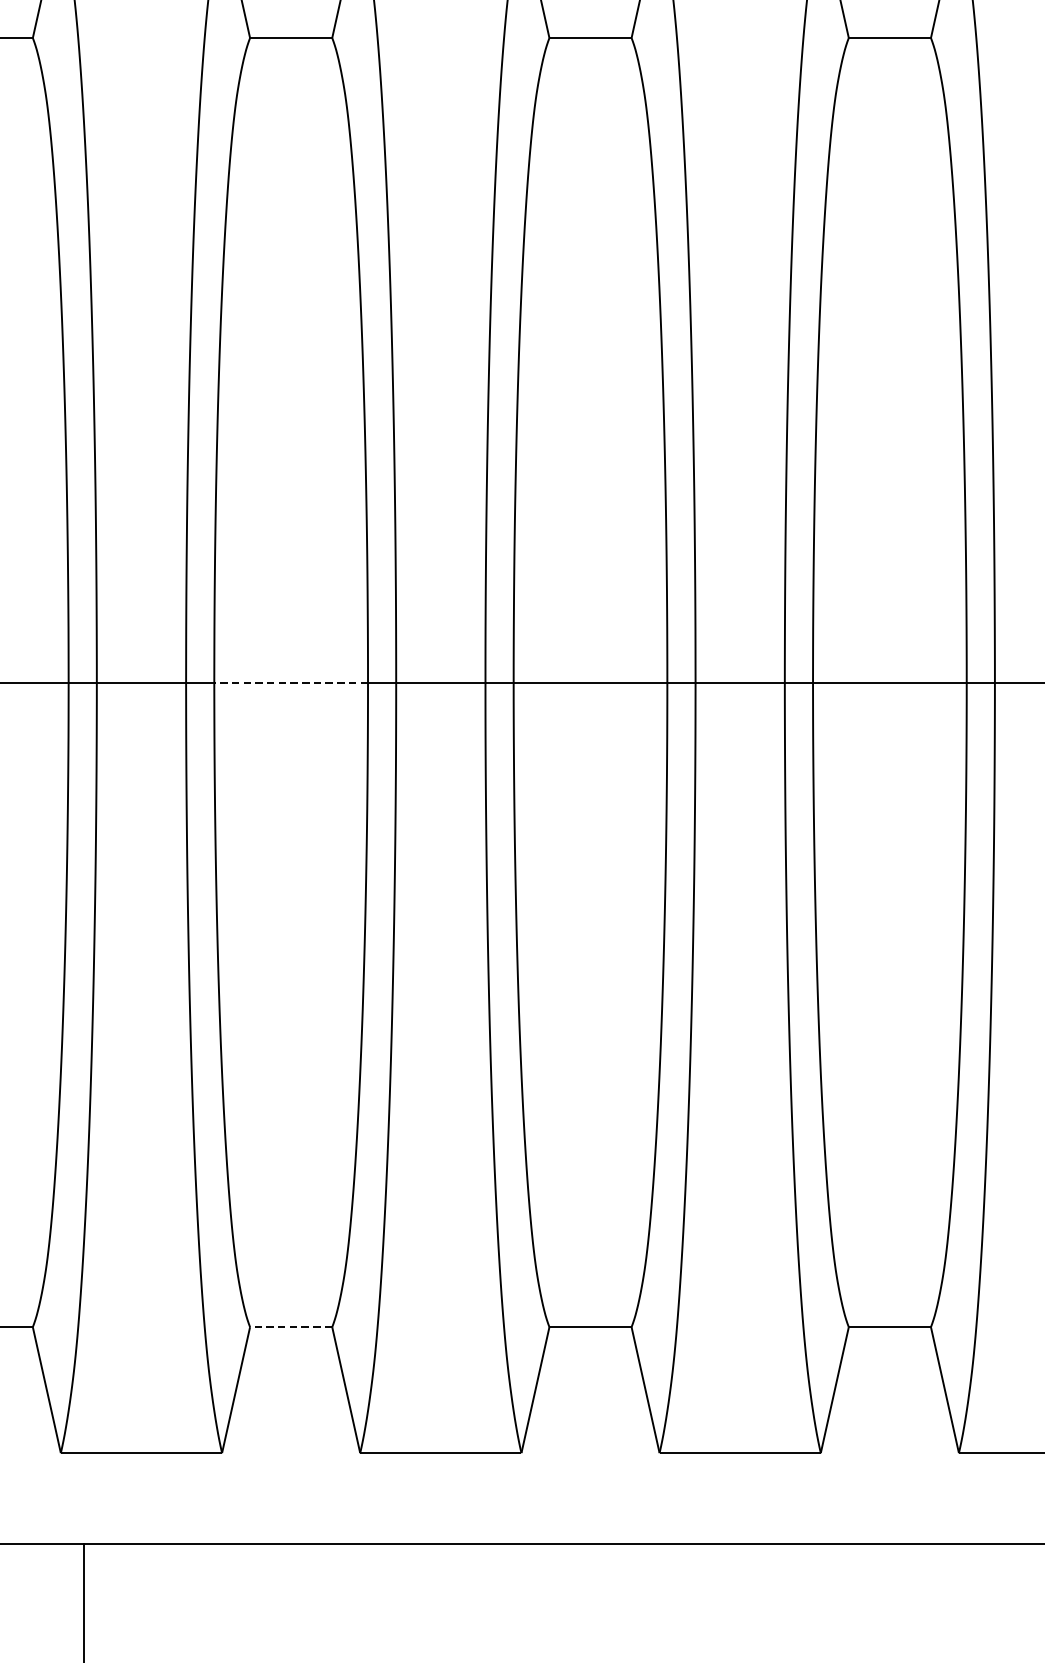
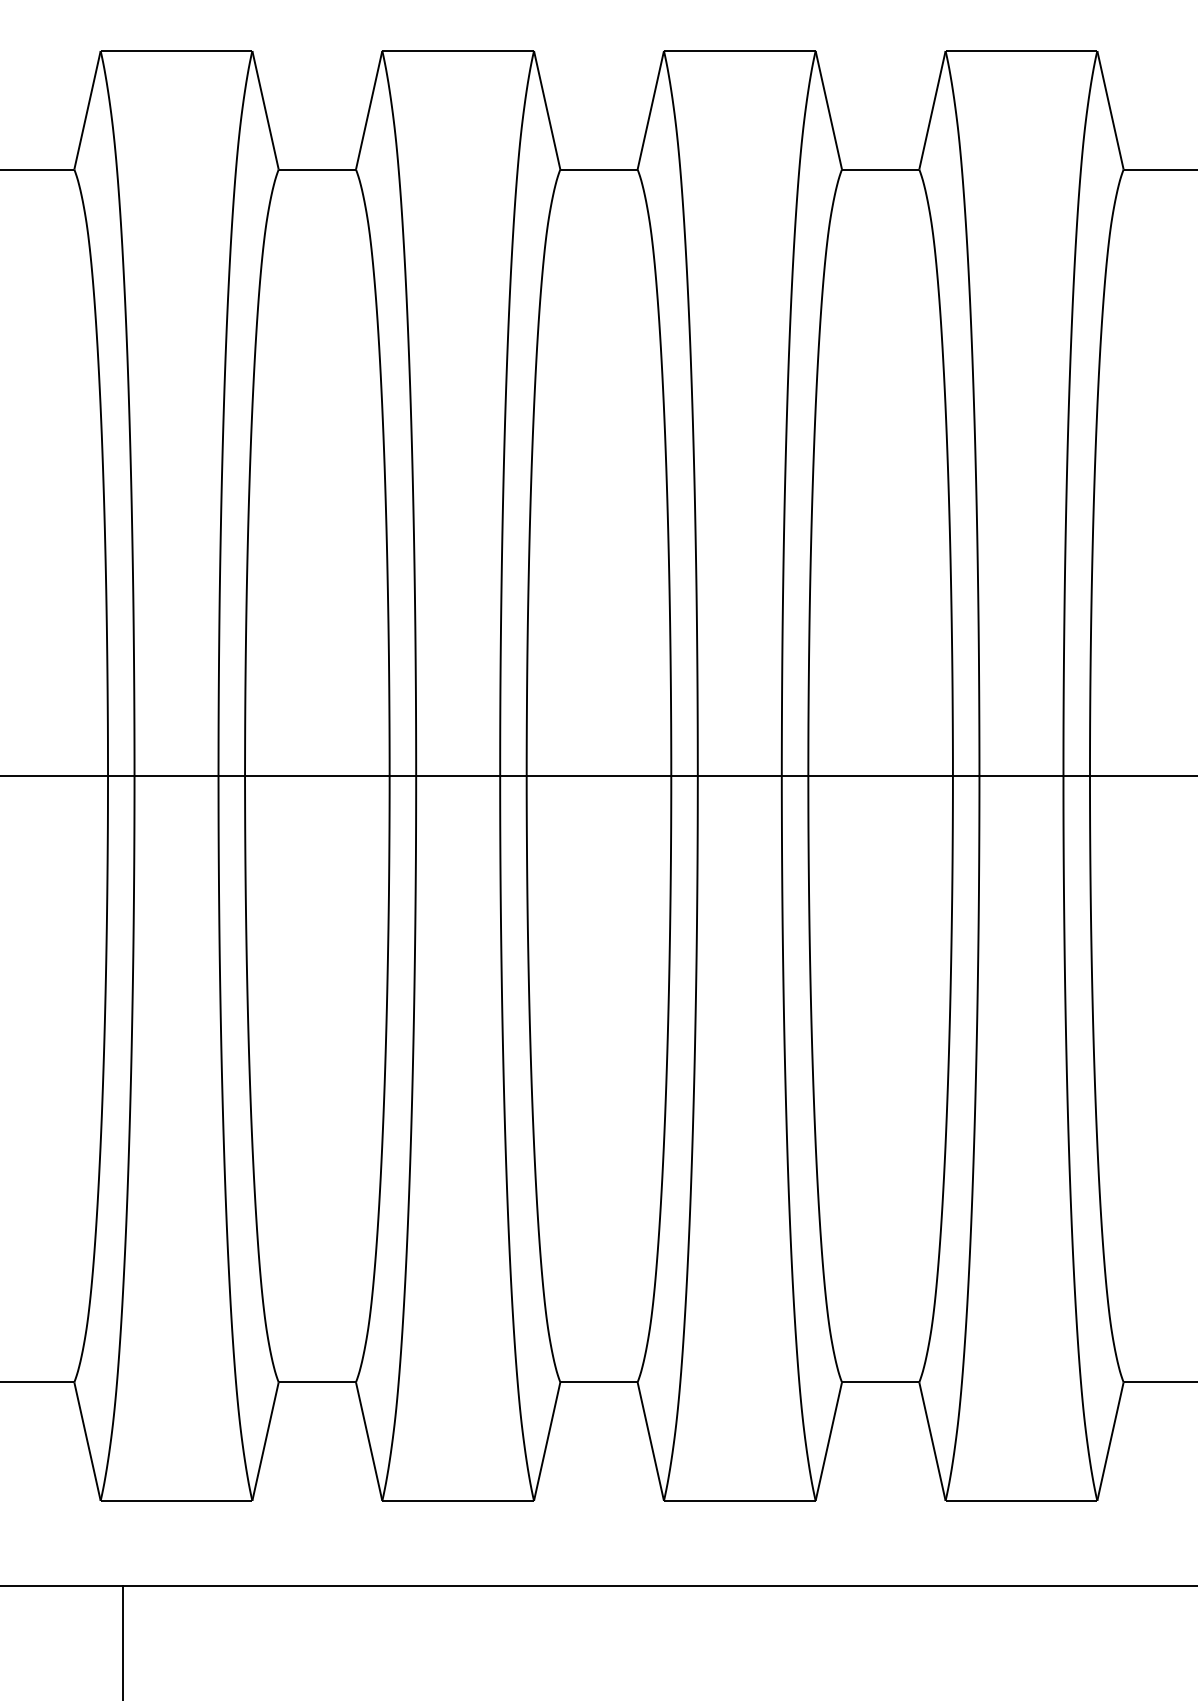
line: (290, 682) -> (316, 775), dashed -> solid
line: (290, 1327) -> (316, 1382), dashed -> solid

